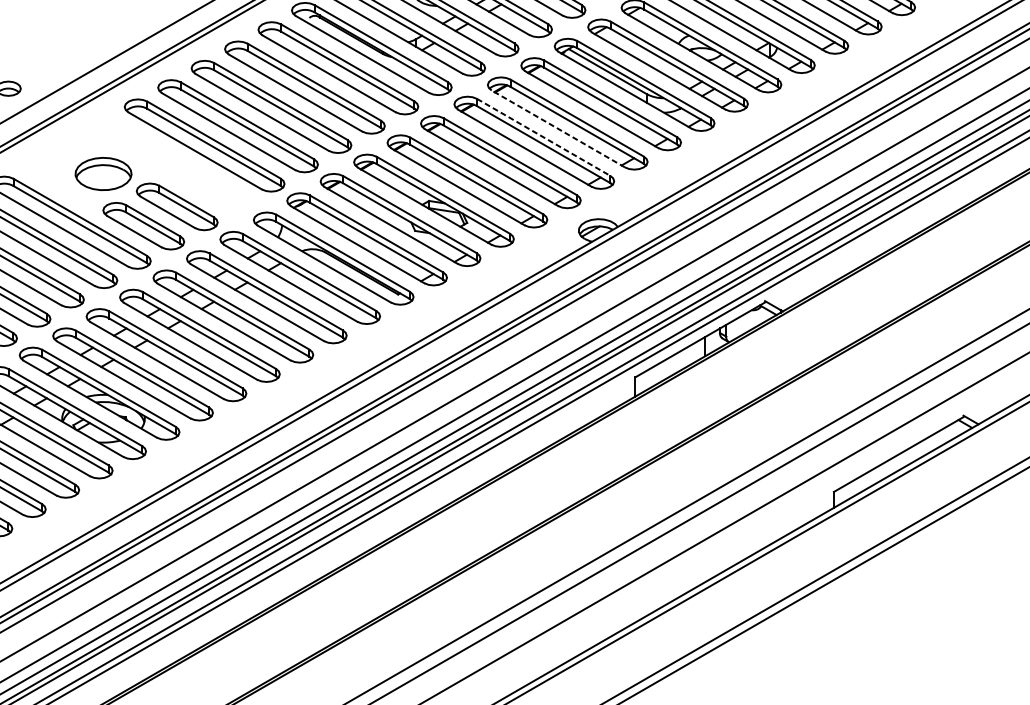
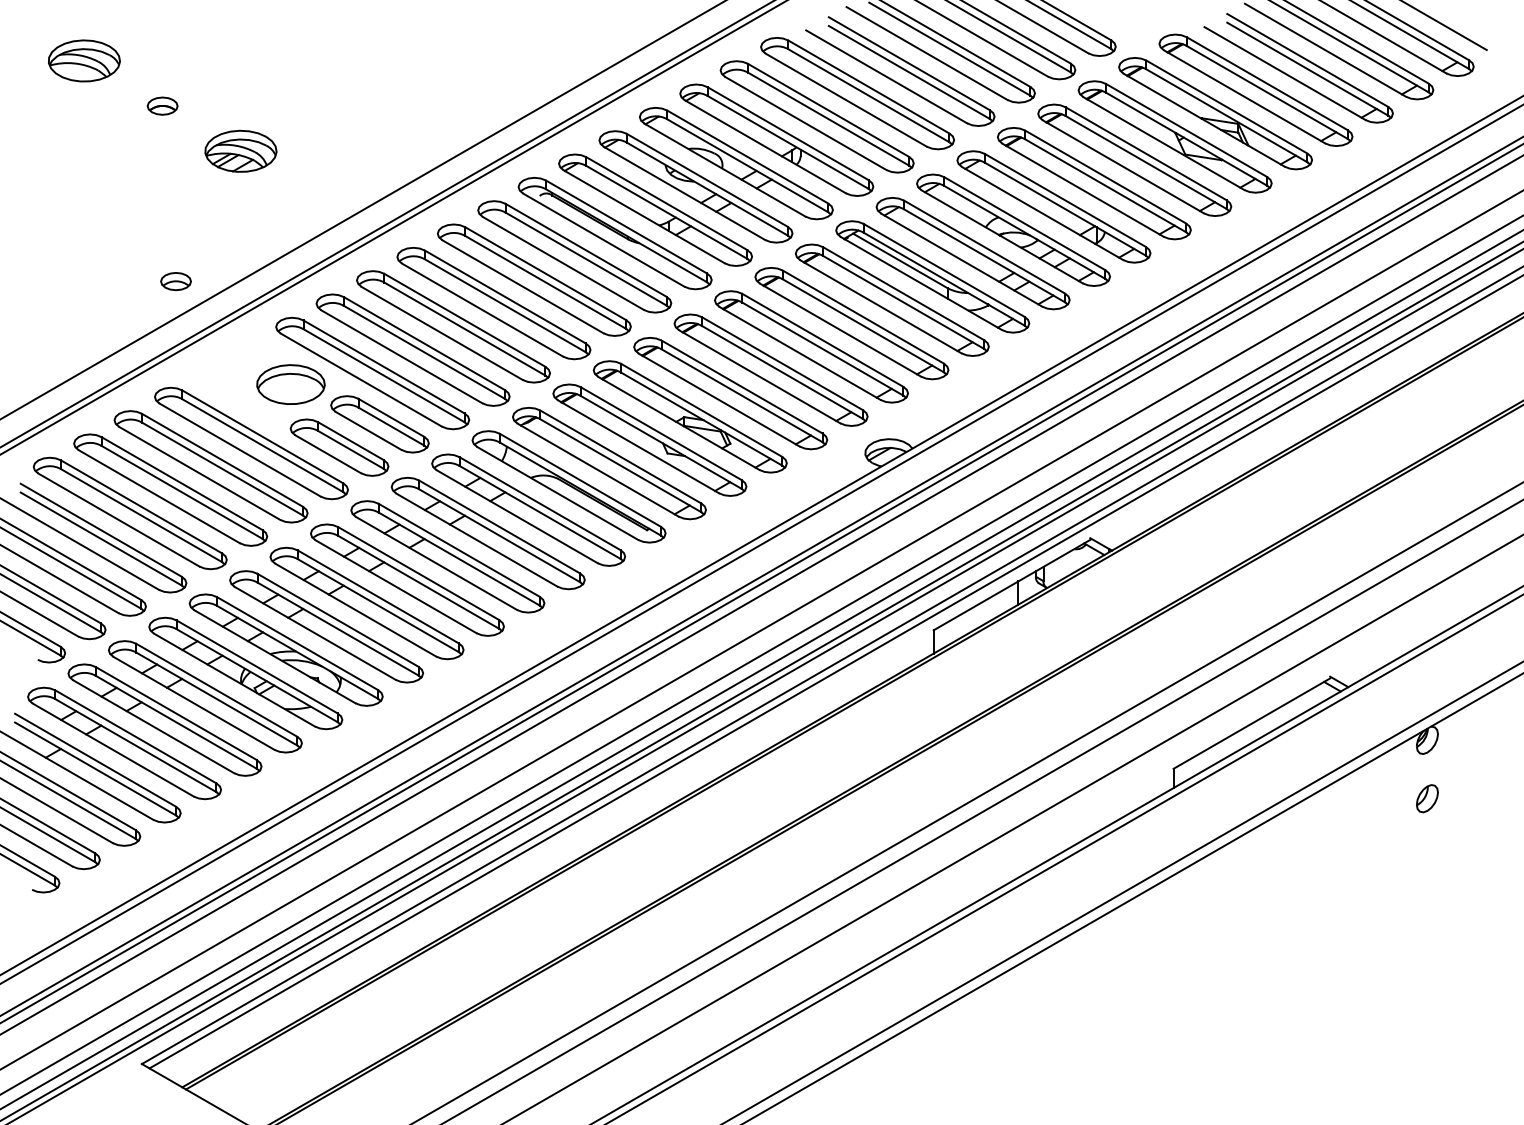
line: (558, 129) -> (840, 330), dashed -> solid
line: (543, 137) -> (822, 340), dashed -> solid
part: (171, 164) -> (372, 373), added

